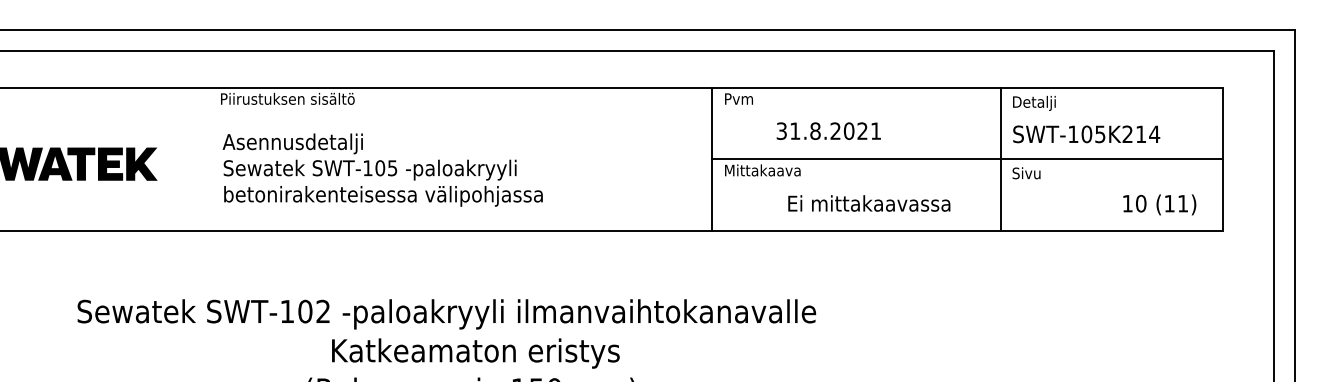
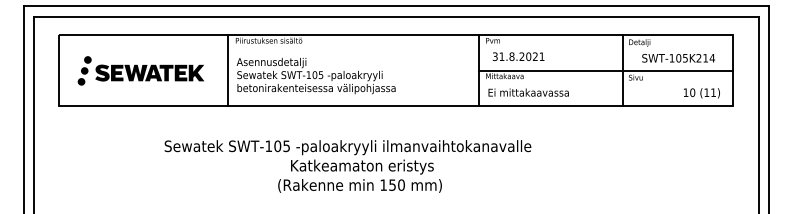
text: (828, 130) -> (518, 56), moved
text: (1086, 134) -> (678, 58), moved
line: (204, 158) -> (227, 70), added
text: (868, 203) -> (528, 92), moved
text: (322, 312) -> (286, 146), SWT-102 -> SWT-105

